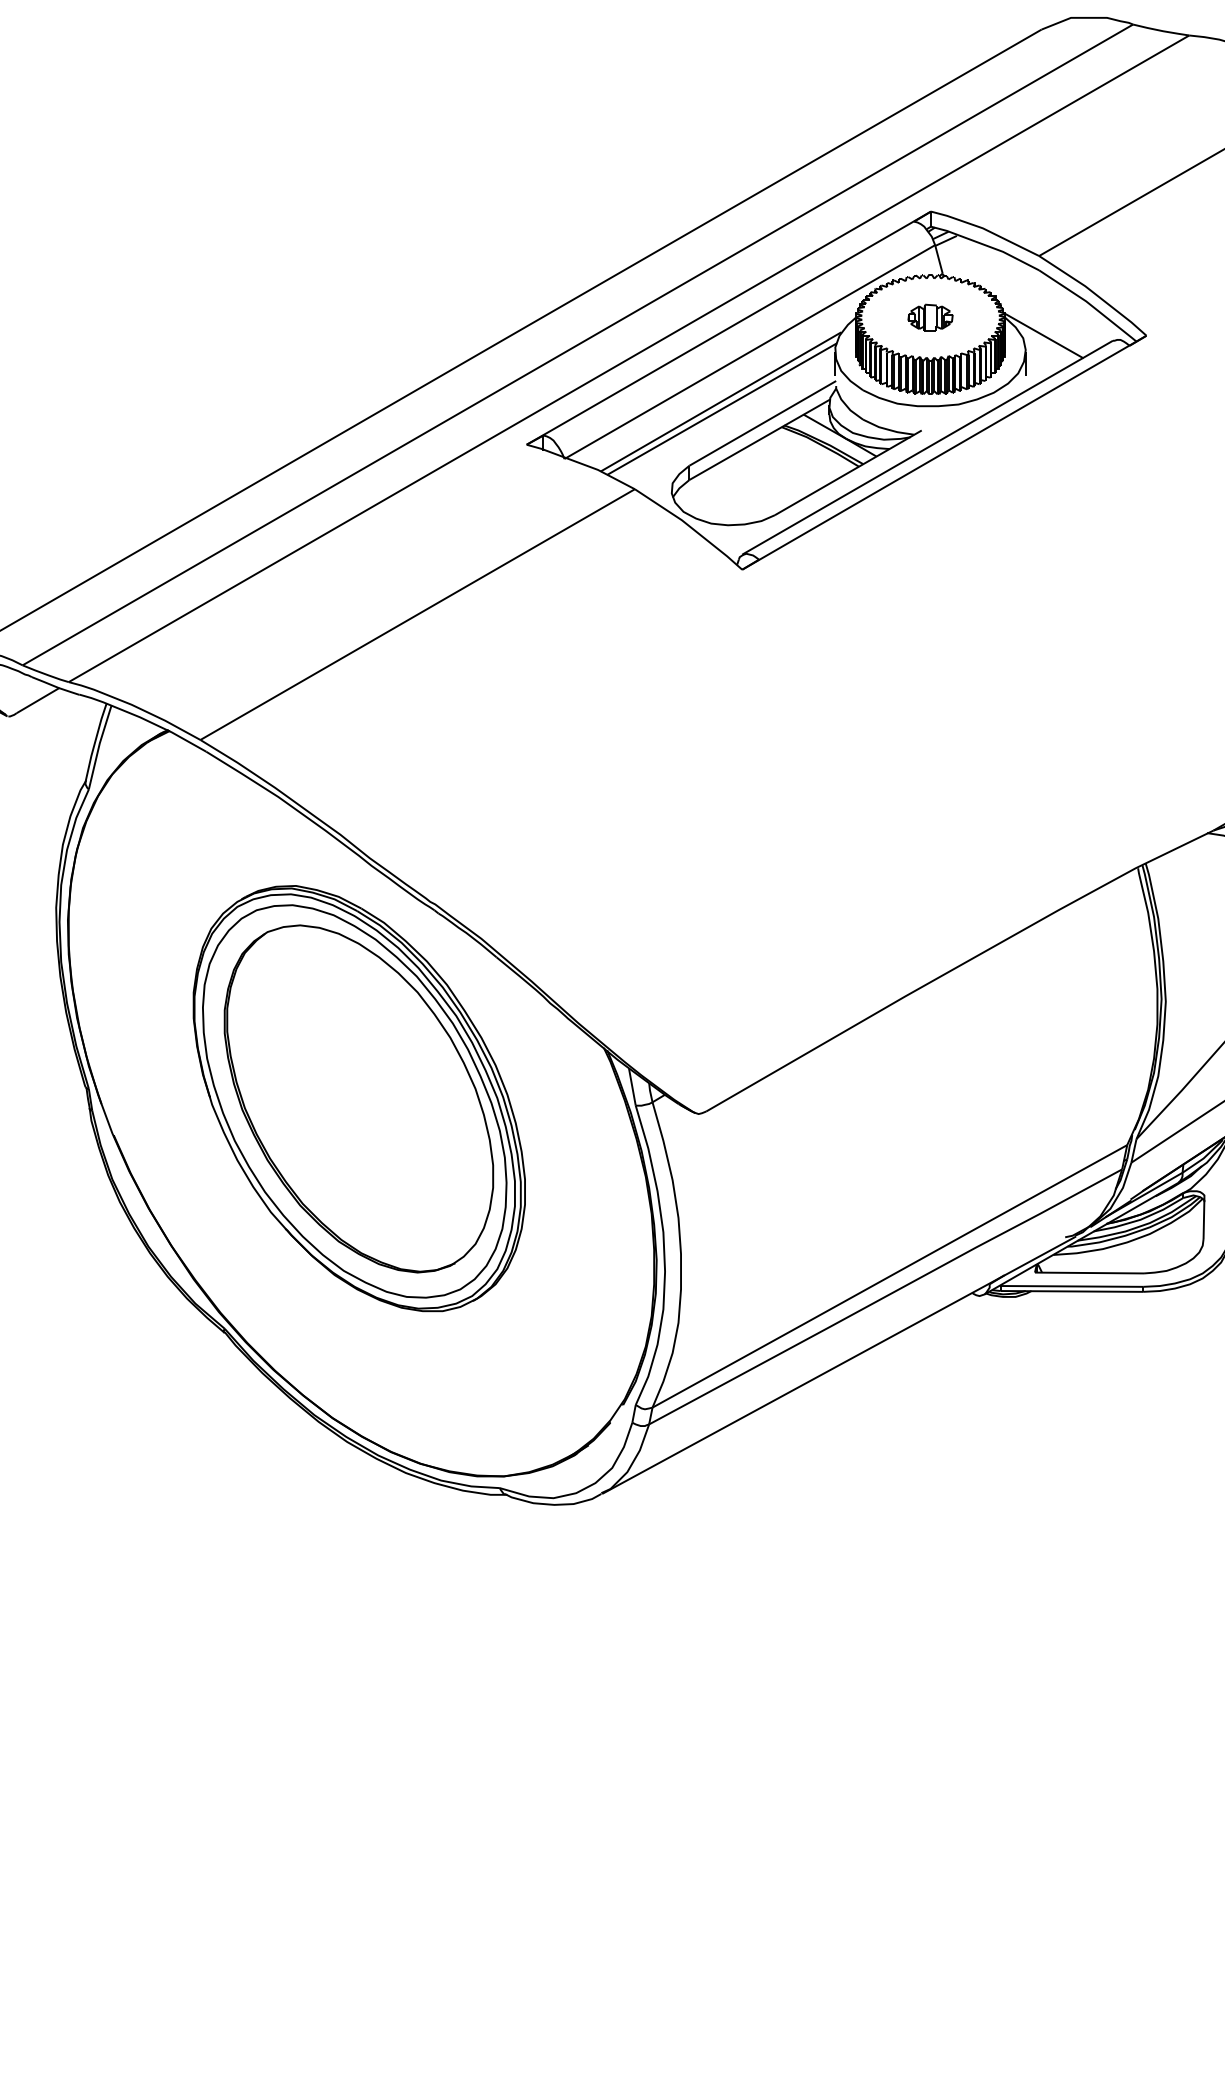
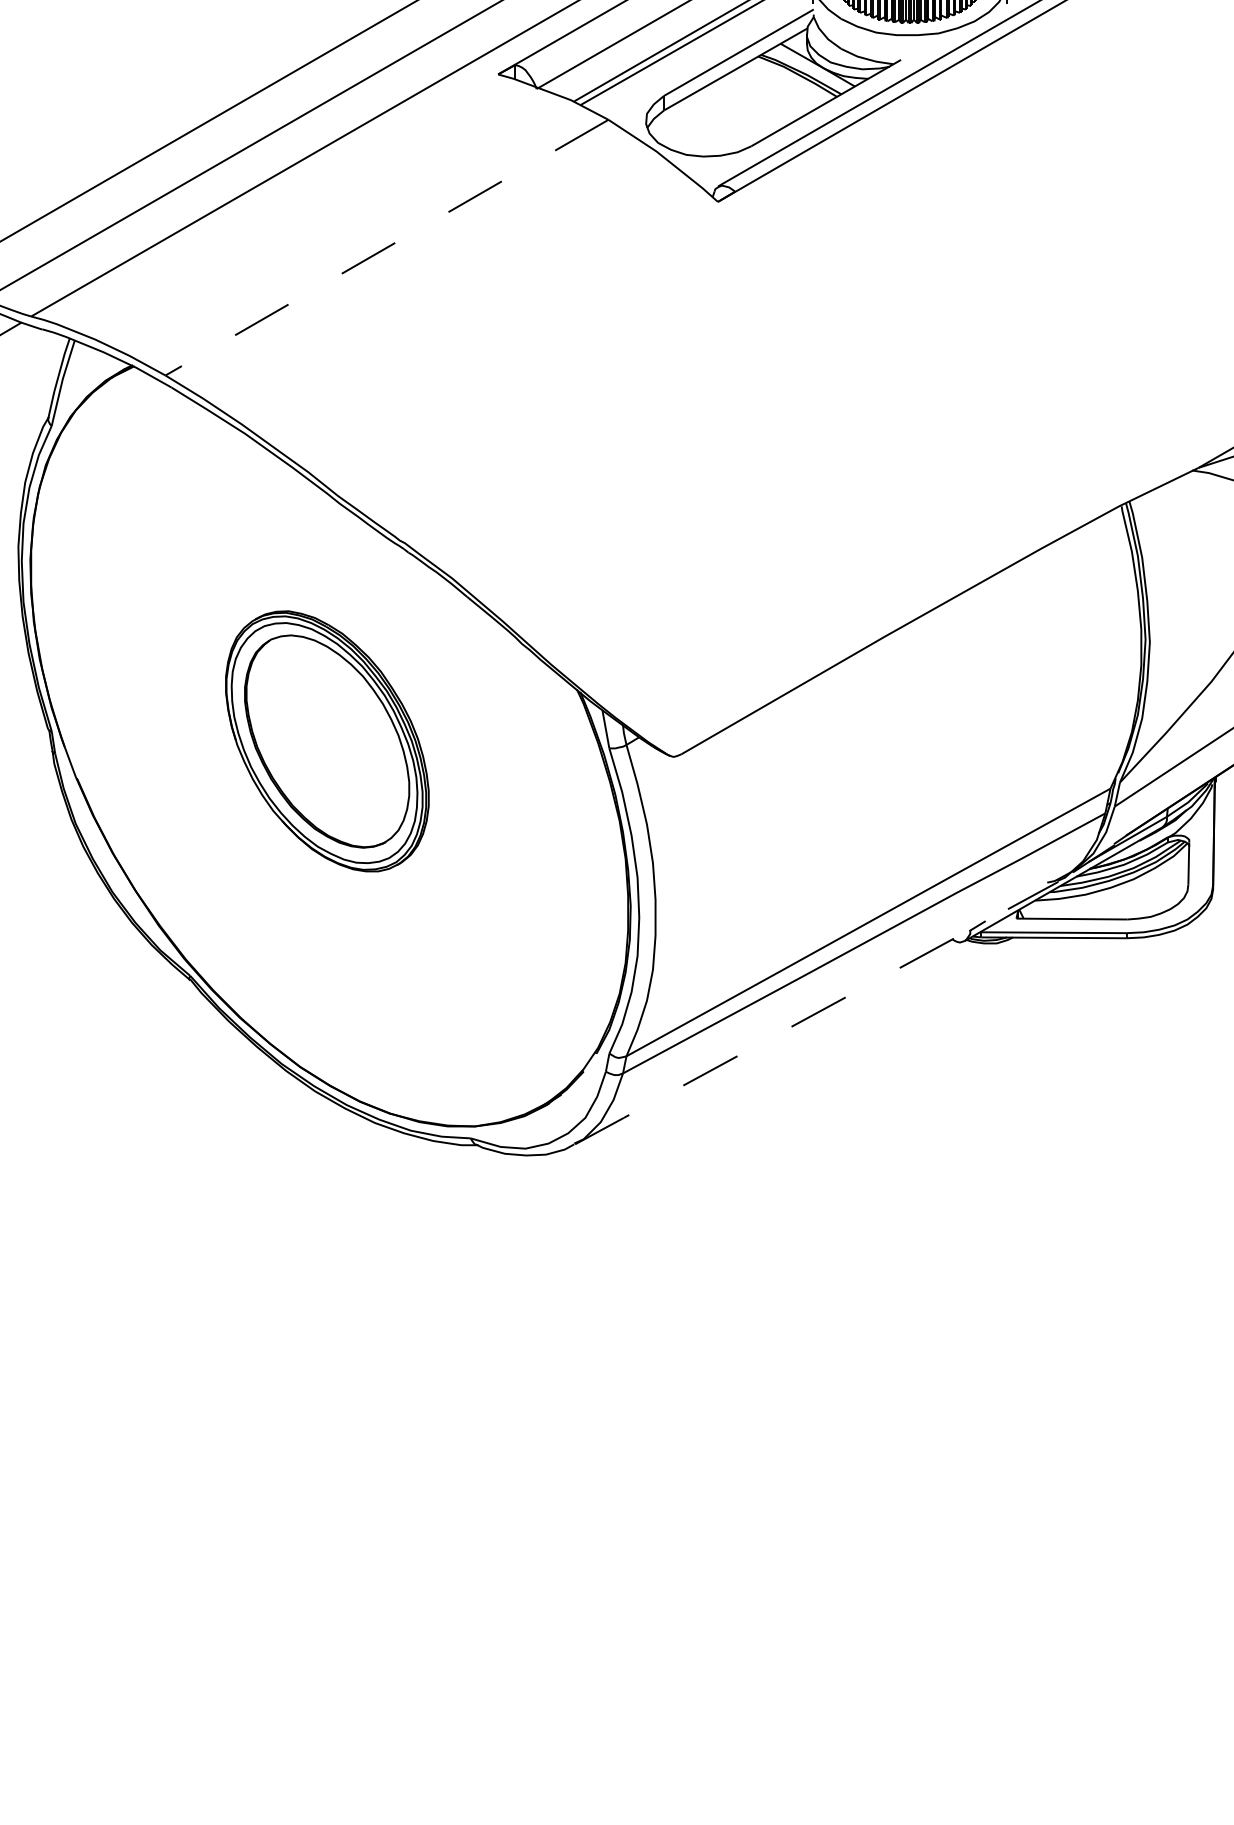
line: (417, 614) -> (386, 247), solid -> dashed
part: (358, 1098) -> (326, 741), size x0.6
line: (838, 1365) -> (816, 1013), solid -> dashed

